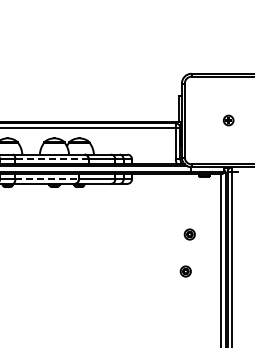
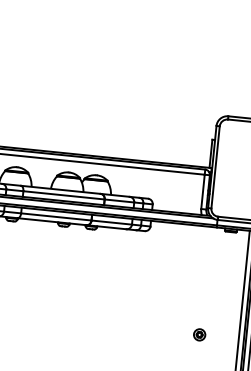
line: (52, 159) -> (64, 195), dashed -> solid
line: (47, 179) -> (56, 217), dashed -> solid
part: (189, 234) -> (207, 294), removed

